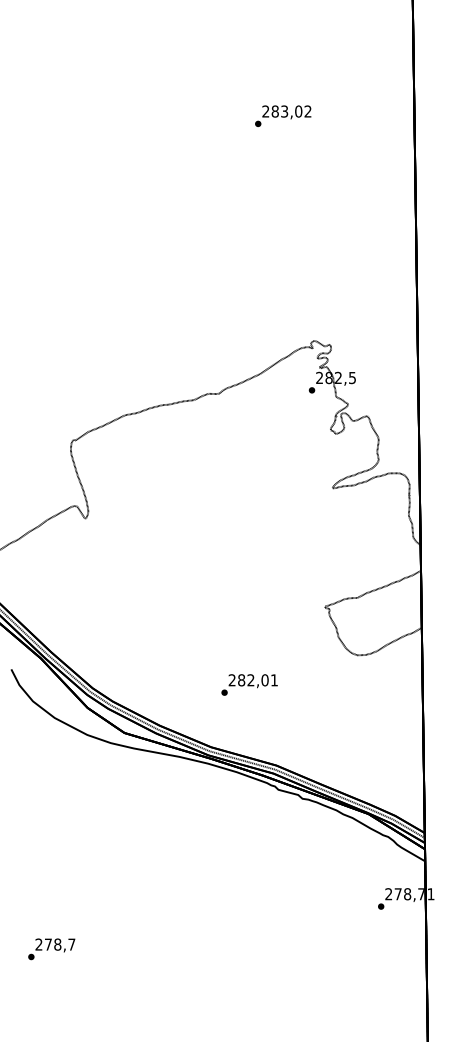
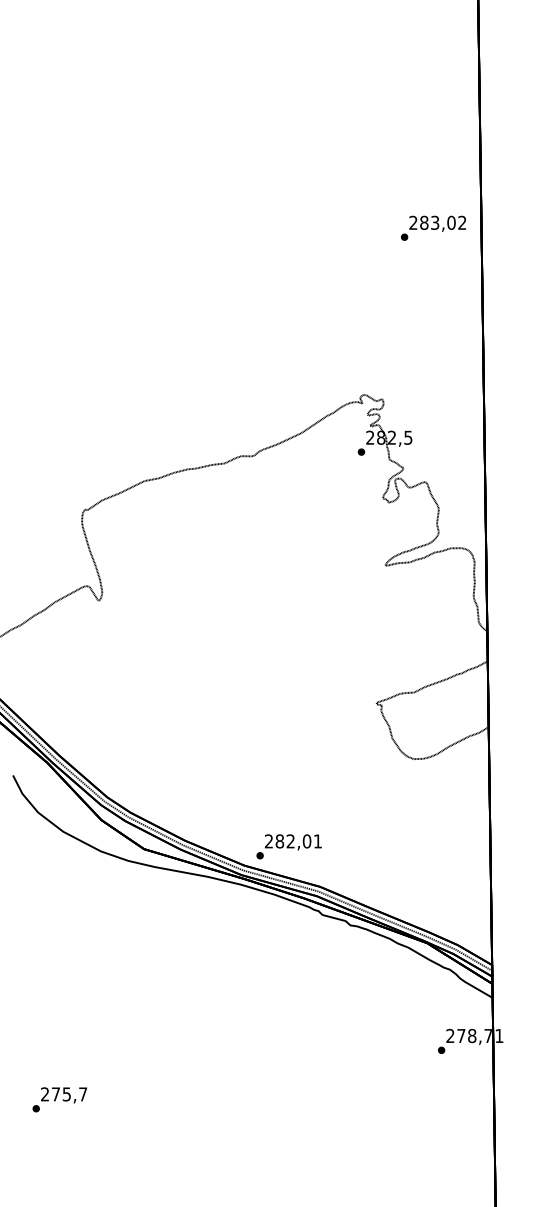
text: (283, 115) -> (433, 227), moved
text: (249, 684) -> (289, 846), moved
text: (57, 944) -> (66, 1094), 278,7 -> 275,7

